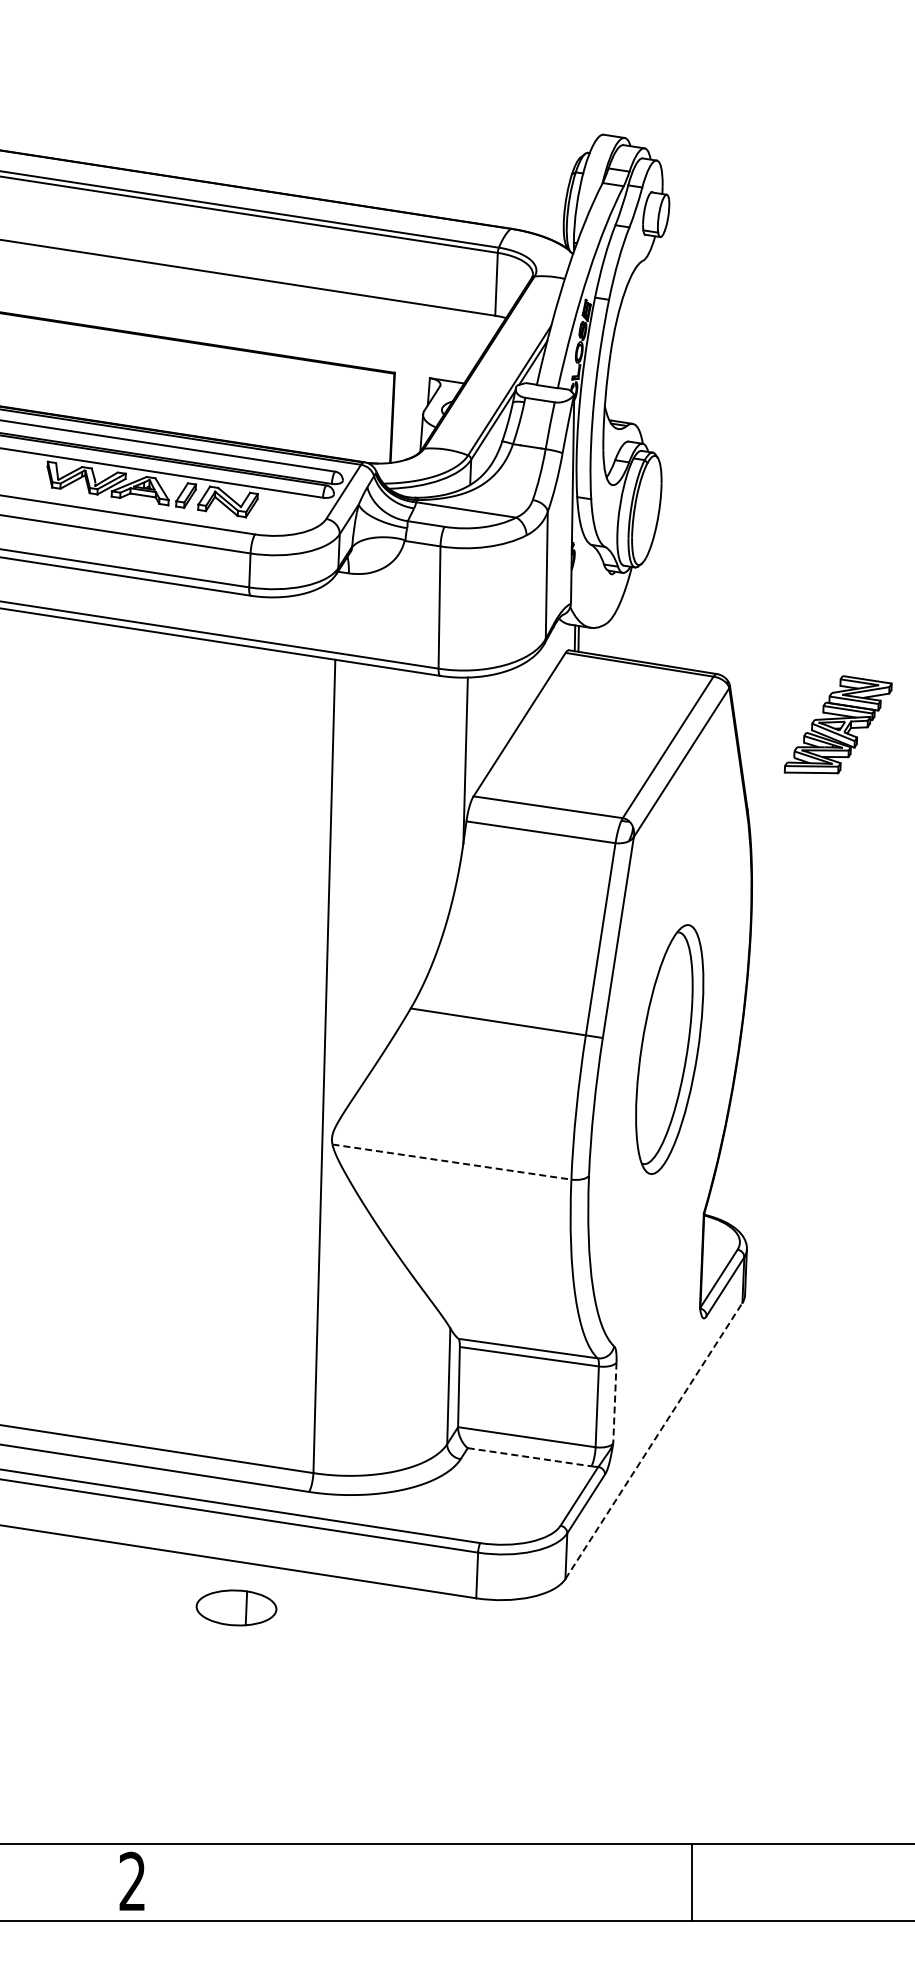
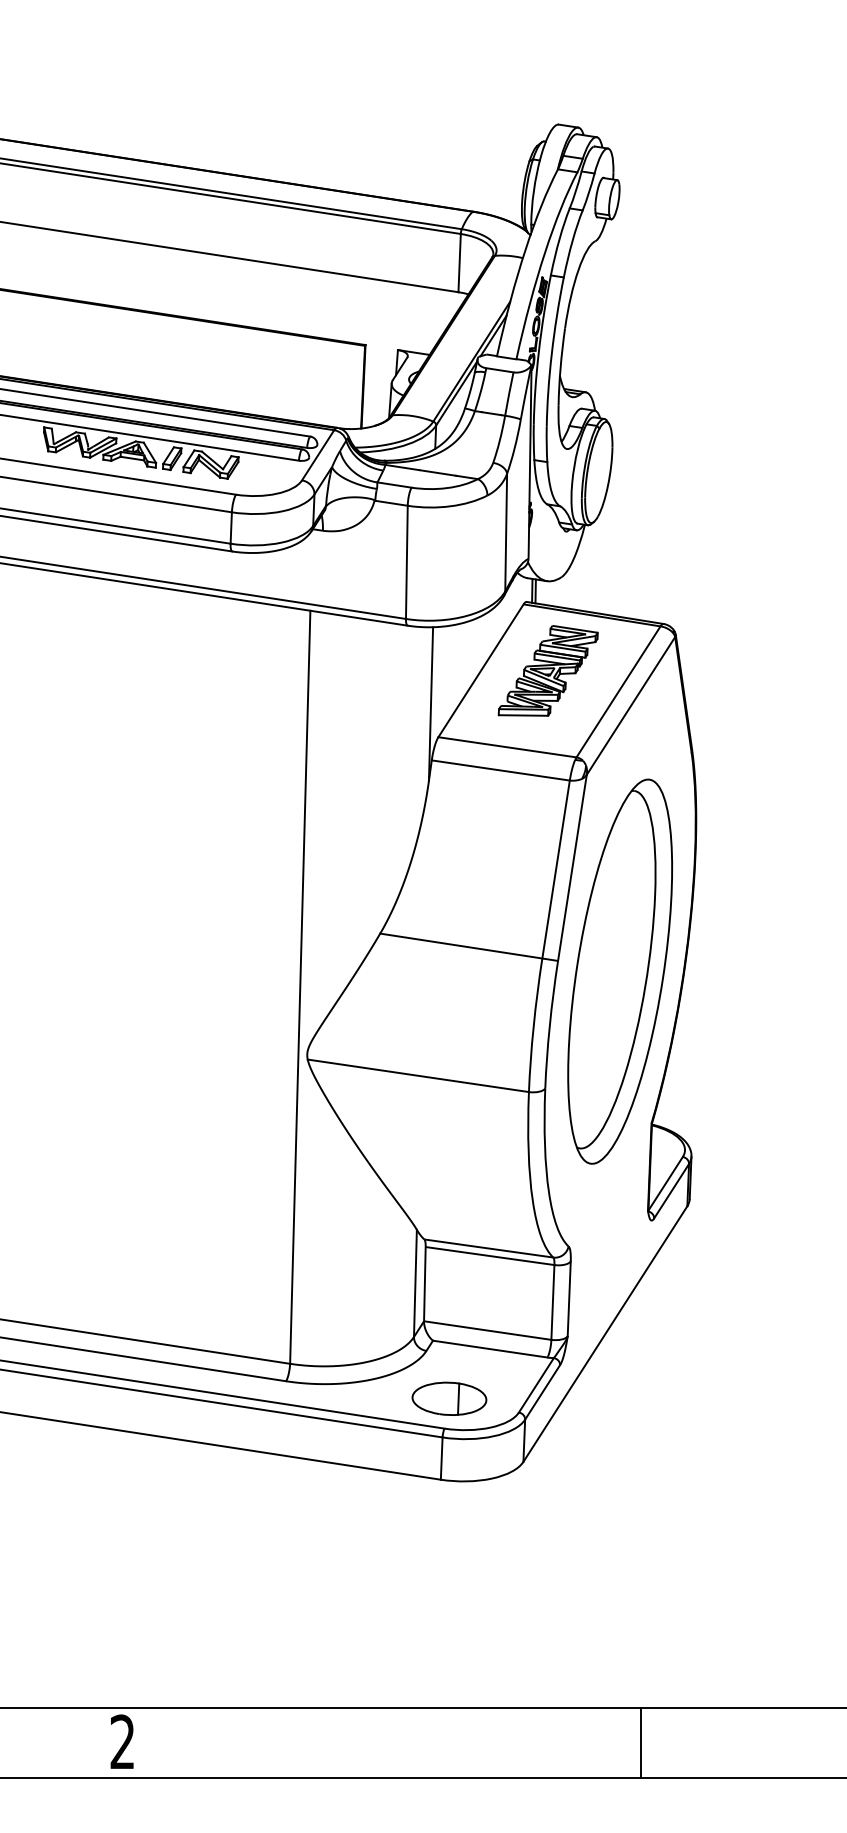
part: (837, 724) -> (547, 670), moved
part: (669, 1049) -> (619, 971), size x1.67
line: (451, 1162) -> (417, 1076), dashed -> solid
line: (614, 1403) -> (568, 1299), dashed -> solid
line: (653, 1441) -> (604, 1334), dashed -> solid
line: (530, 1457) -> (491, 1349), dashed -> solid
part: (236, 1607) -> (449, 1398), moved

